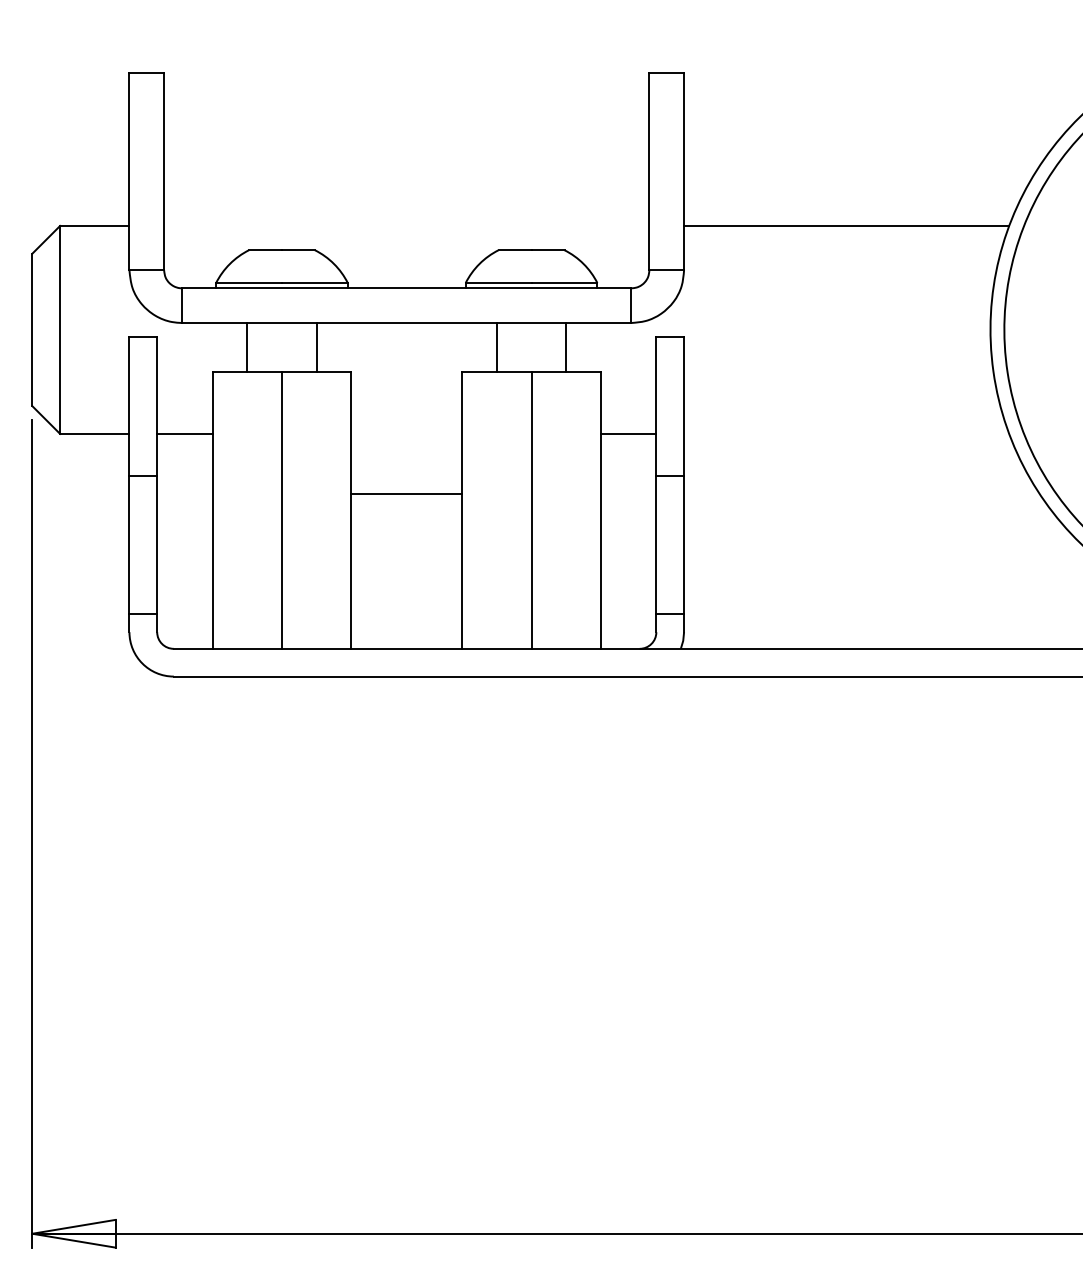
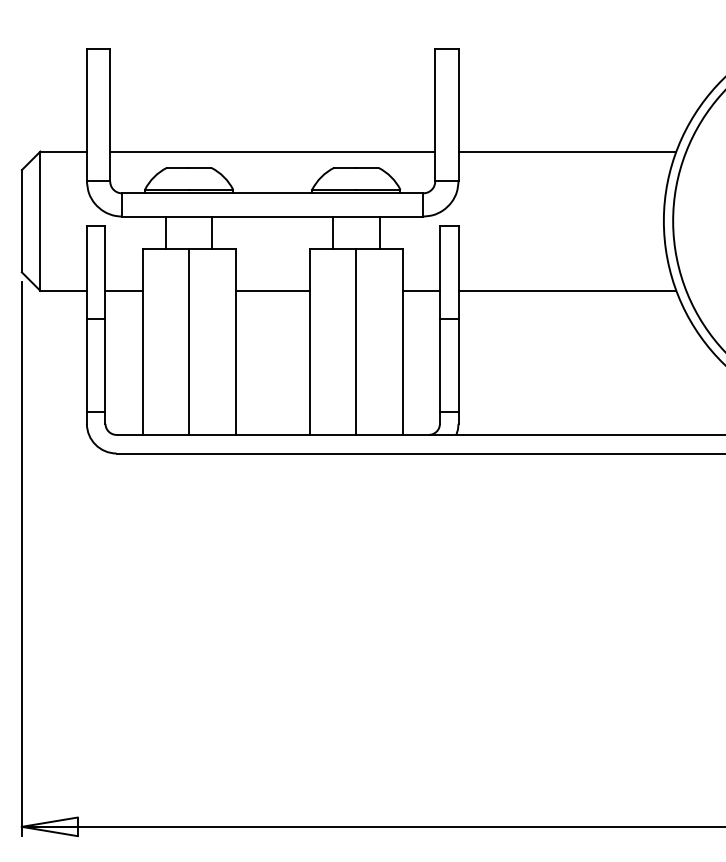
line: (406, 225) -> (272, 151), added
line: (846, 433) -> (567, 290), added
line: (406, 493) -> (272, 290), moved

